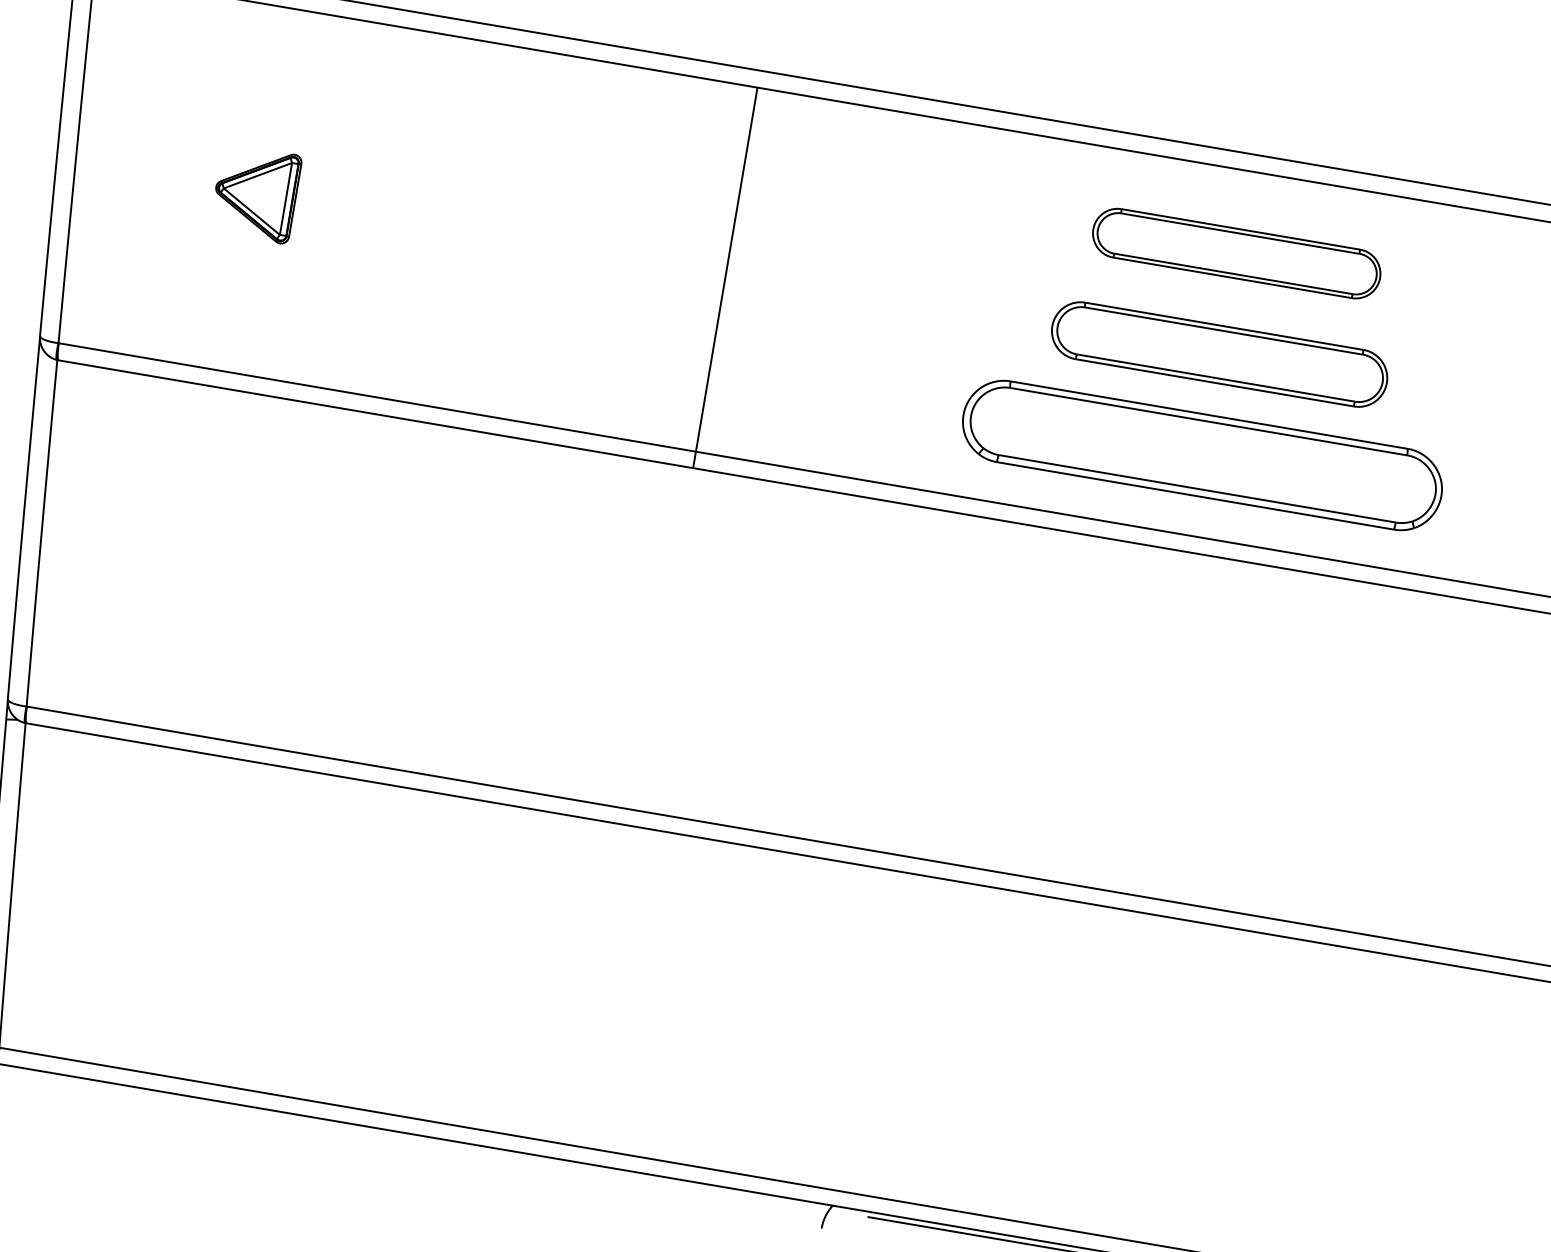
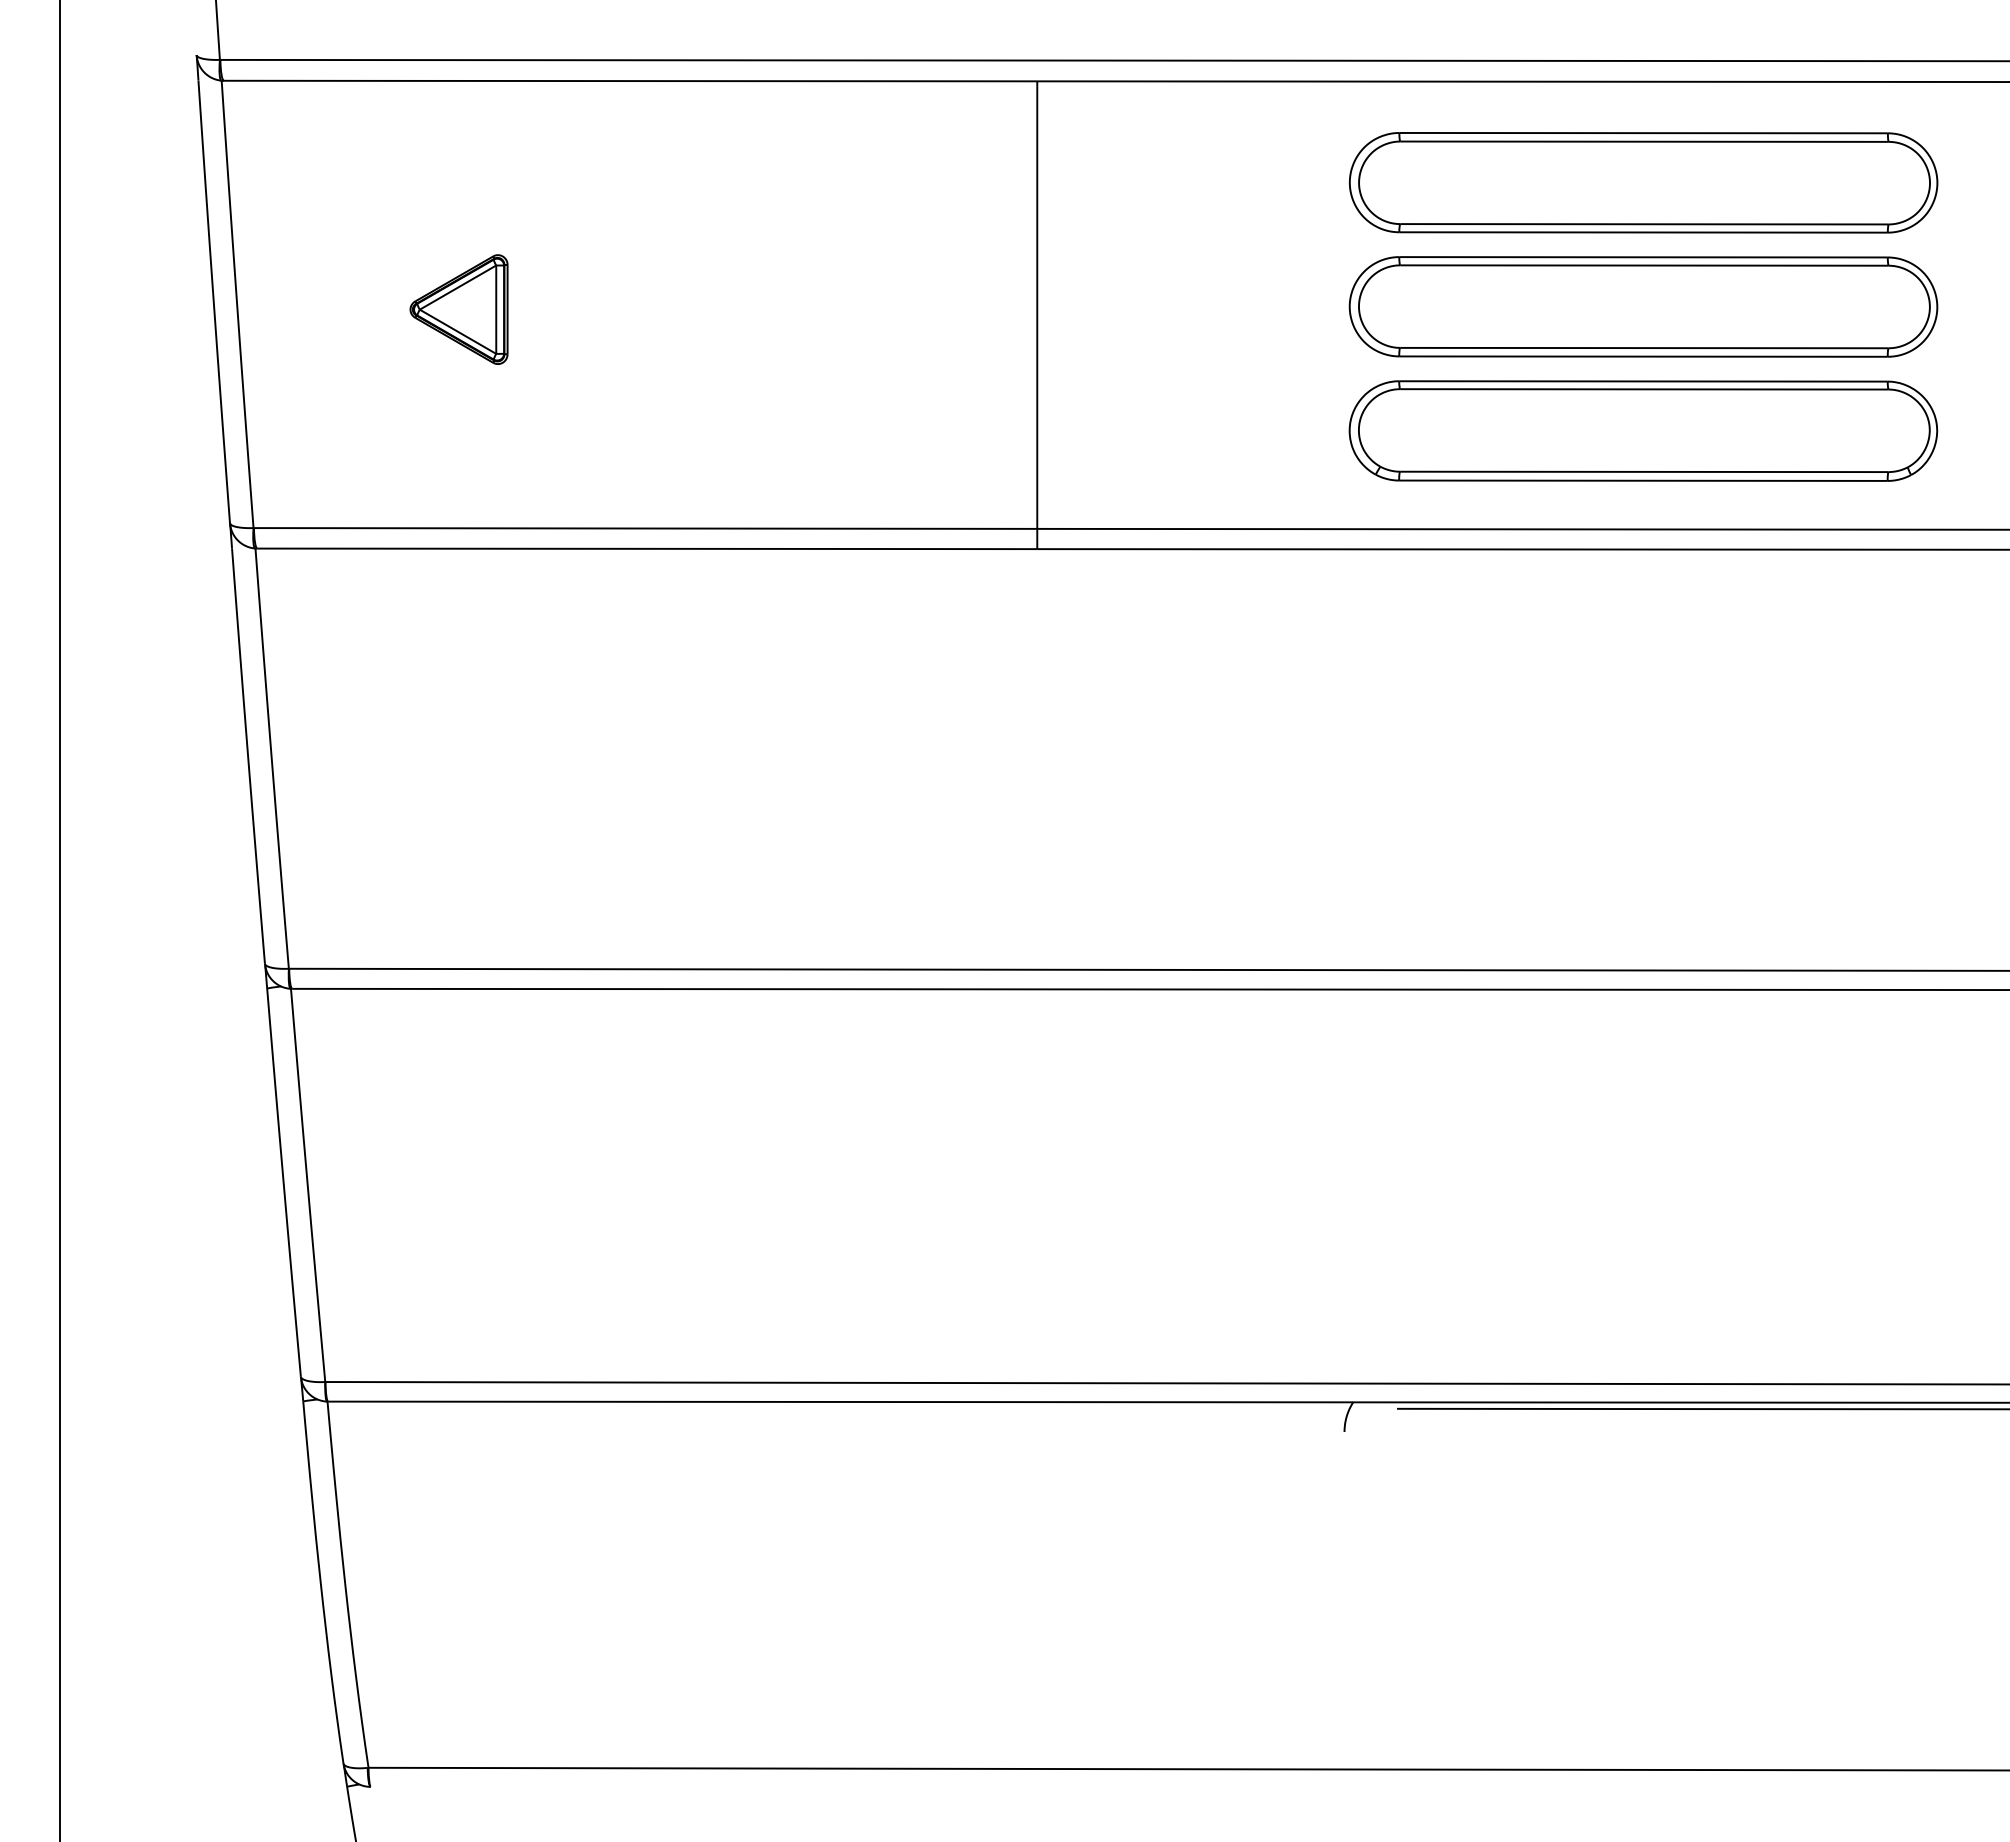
part: (1236, 253) -> (1643, 182), size x1.67
part: (1219, 354) -> (1643, 306), size x1.43

